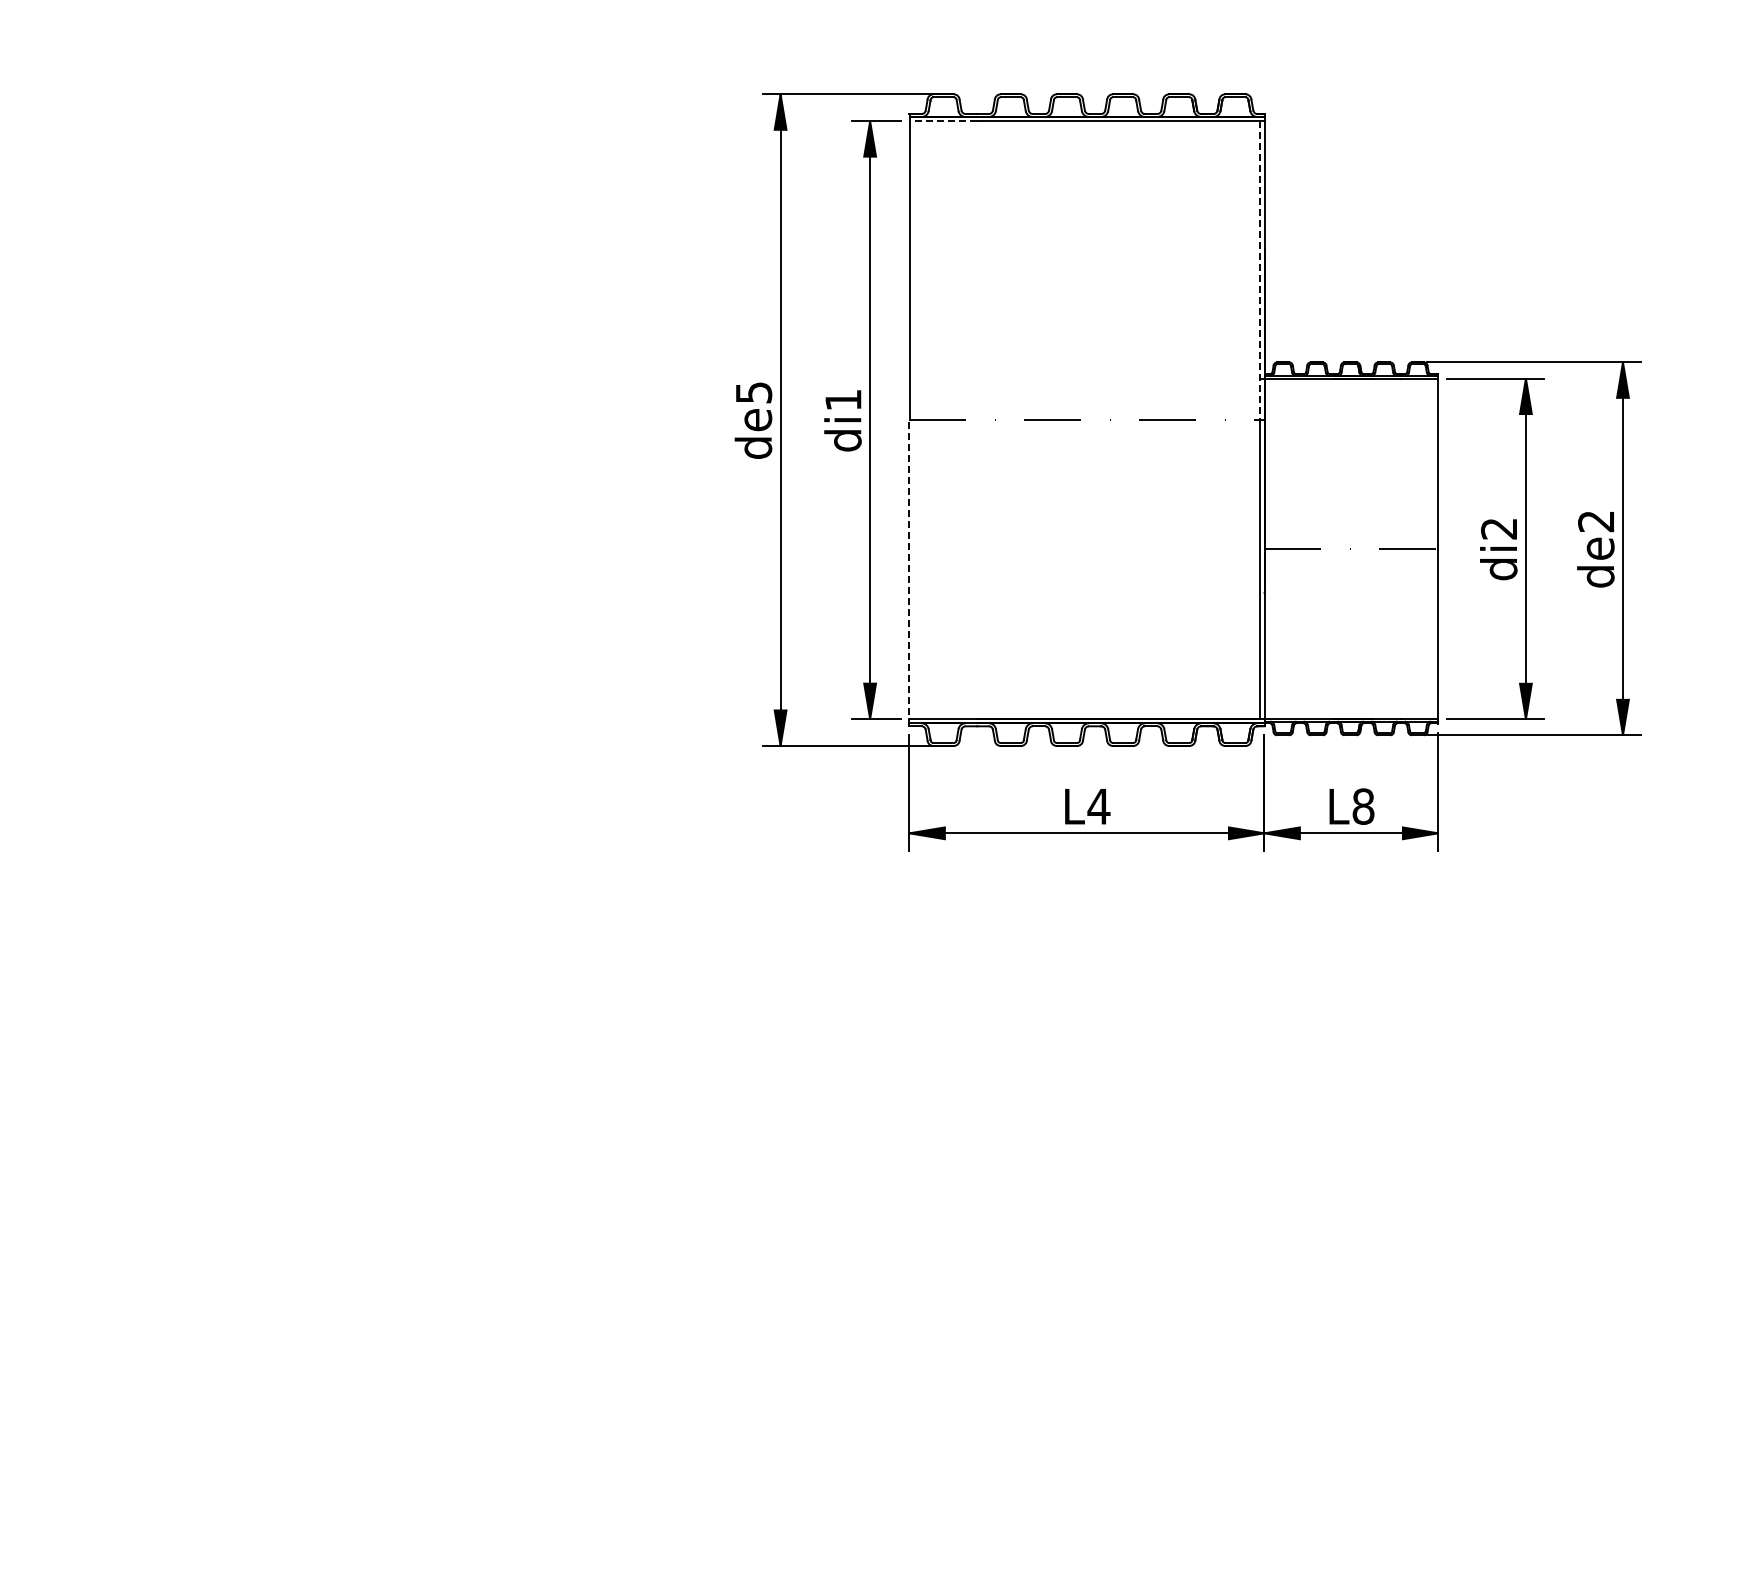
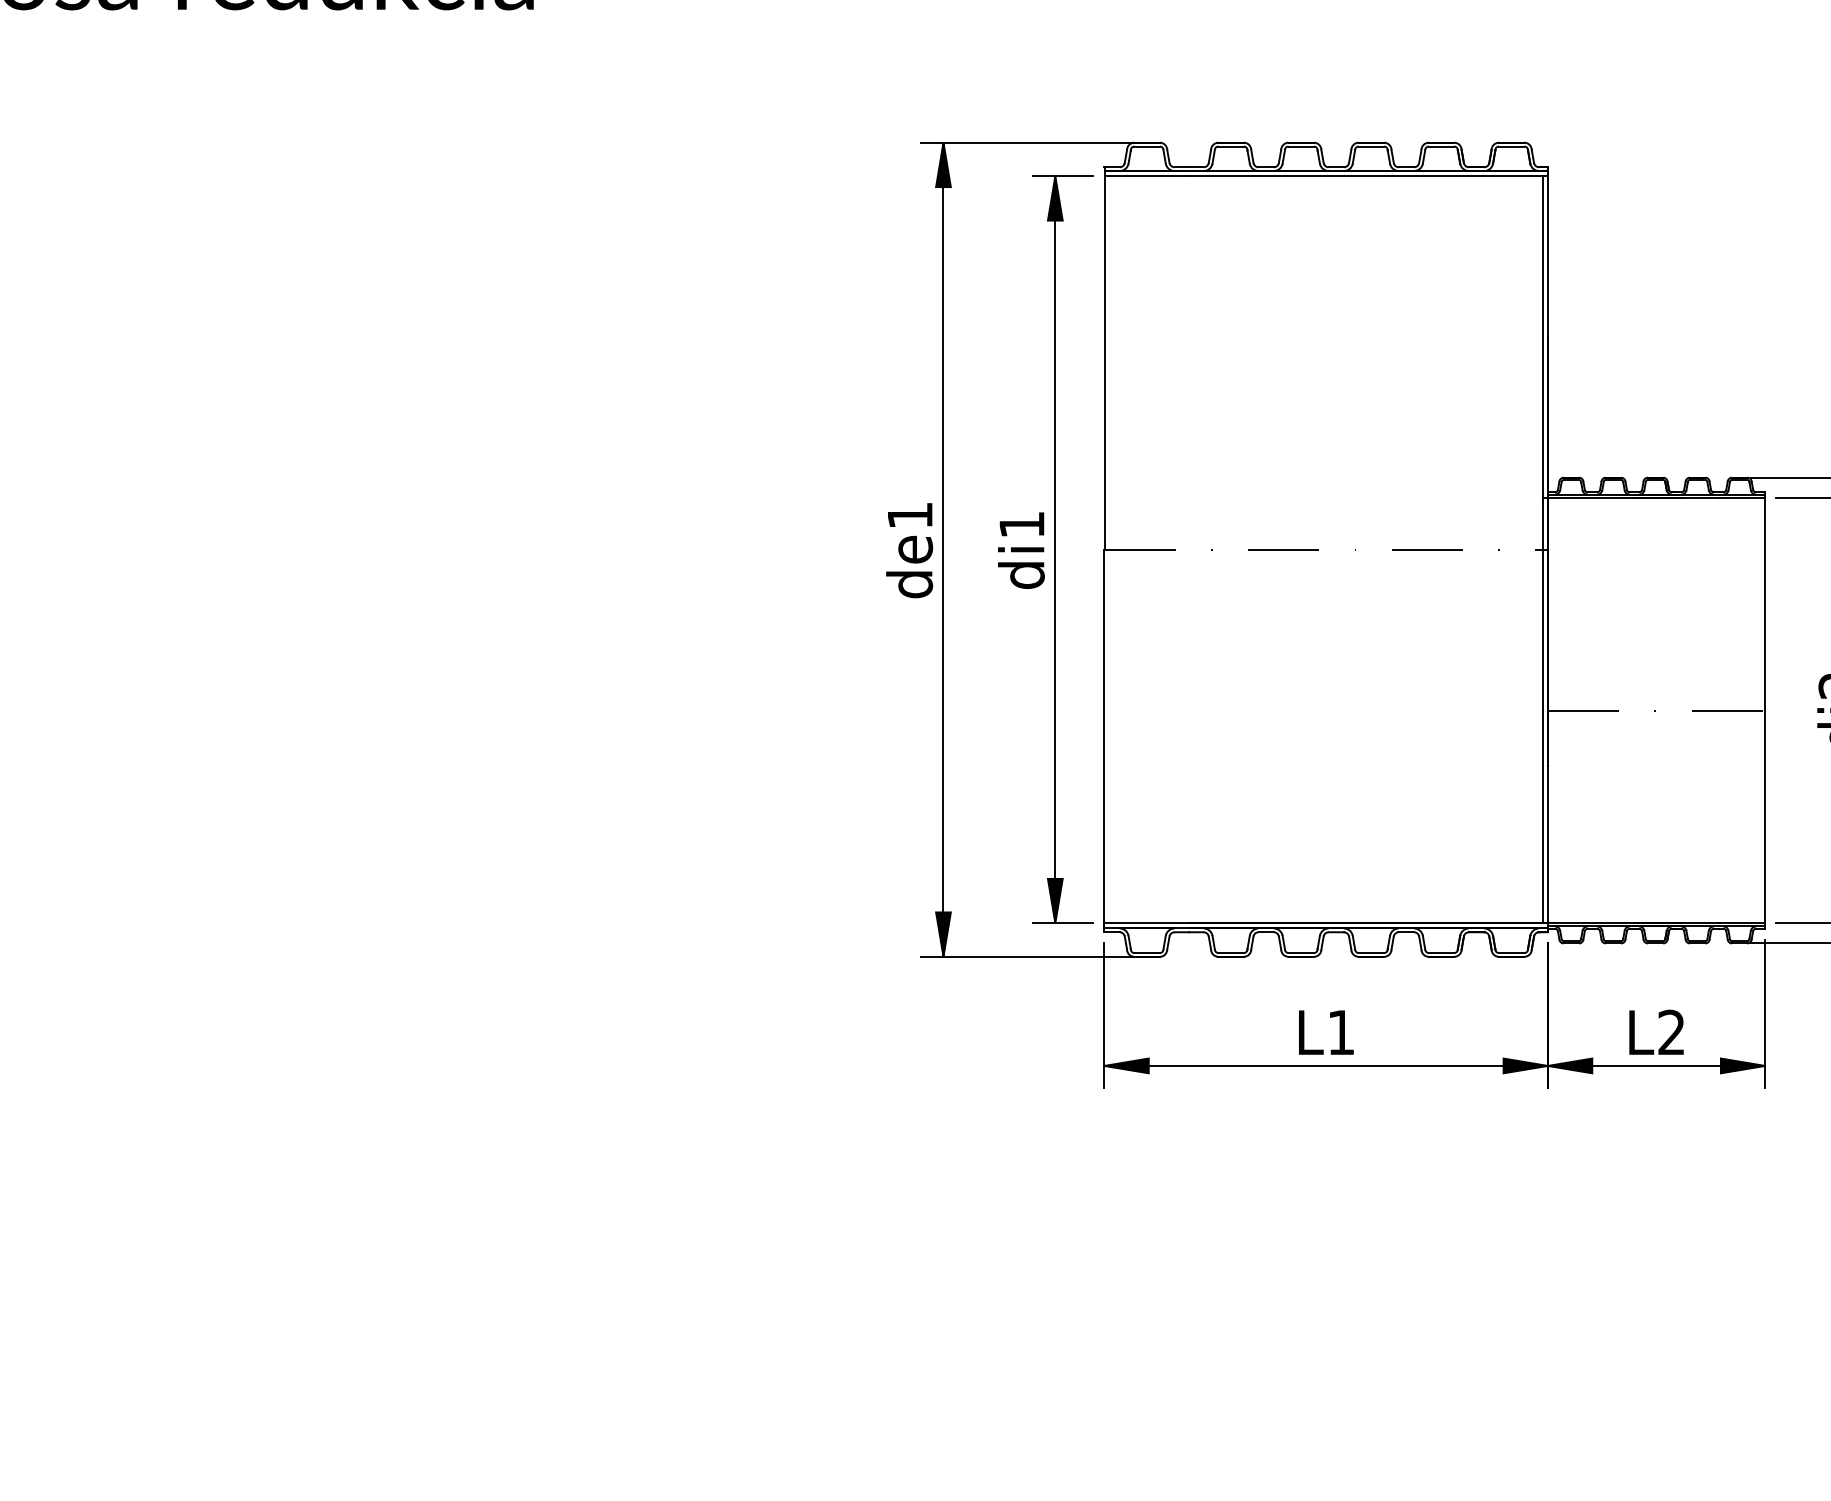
line: (943, 121) -> (1146, 176), dashed -> solid
line: (1260, 270) -> (1543, 362), dashed -> solid
text: (754, 392) -> (910, 515), de5 -> de1
line: (909, 572) -> (1104, 740), dashed -> solid
text: (1098, 806) -> (1340, 1032), L4 -> L1
text: (1363, 806) -> (1671, 1032), L8 -> L2

